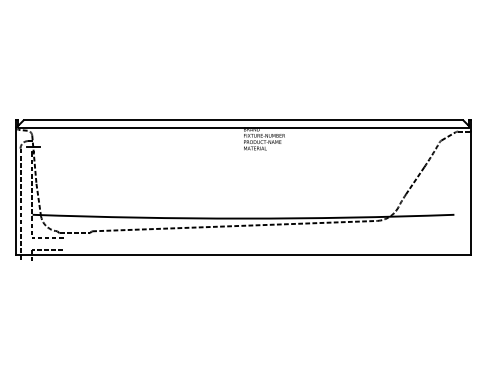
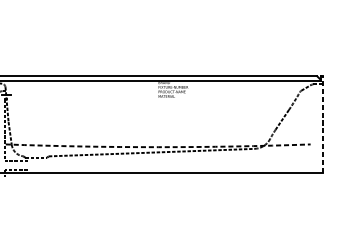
line: (470, 187) -> (322, 124), solid -> dashed
arc: (243, 218) -> (158, 147), solid -> dashed

